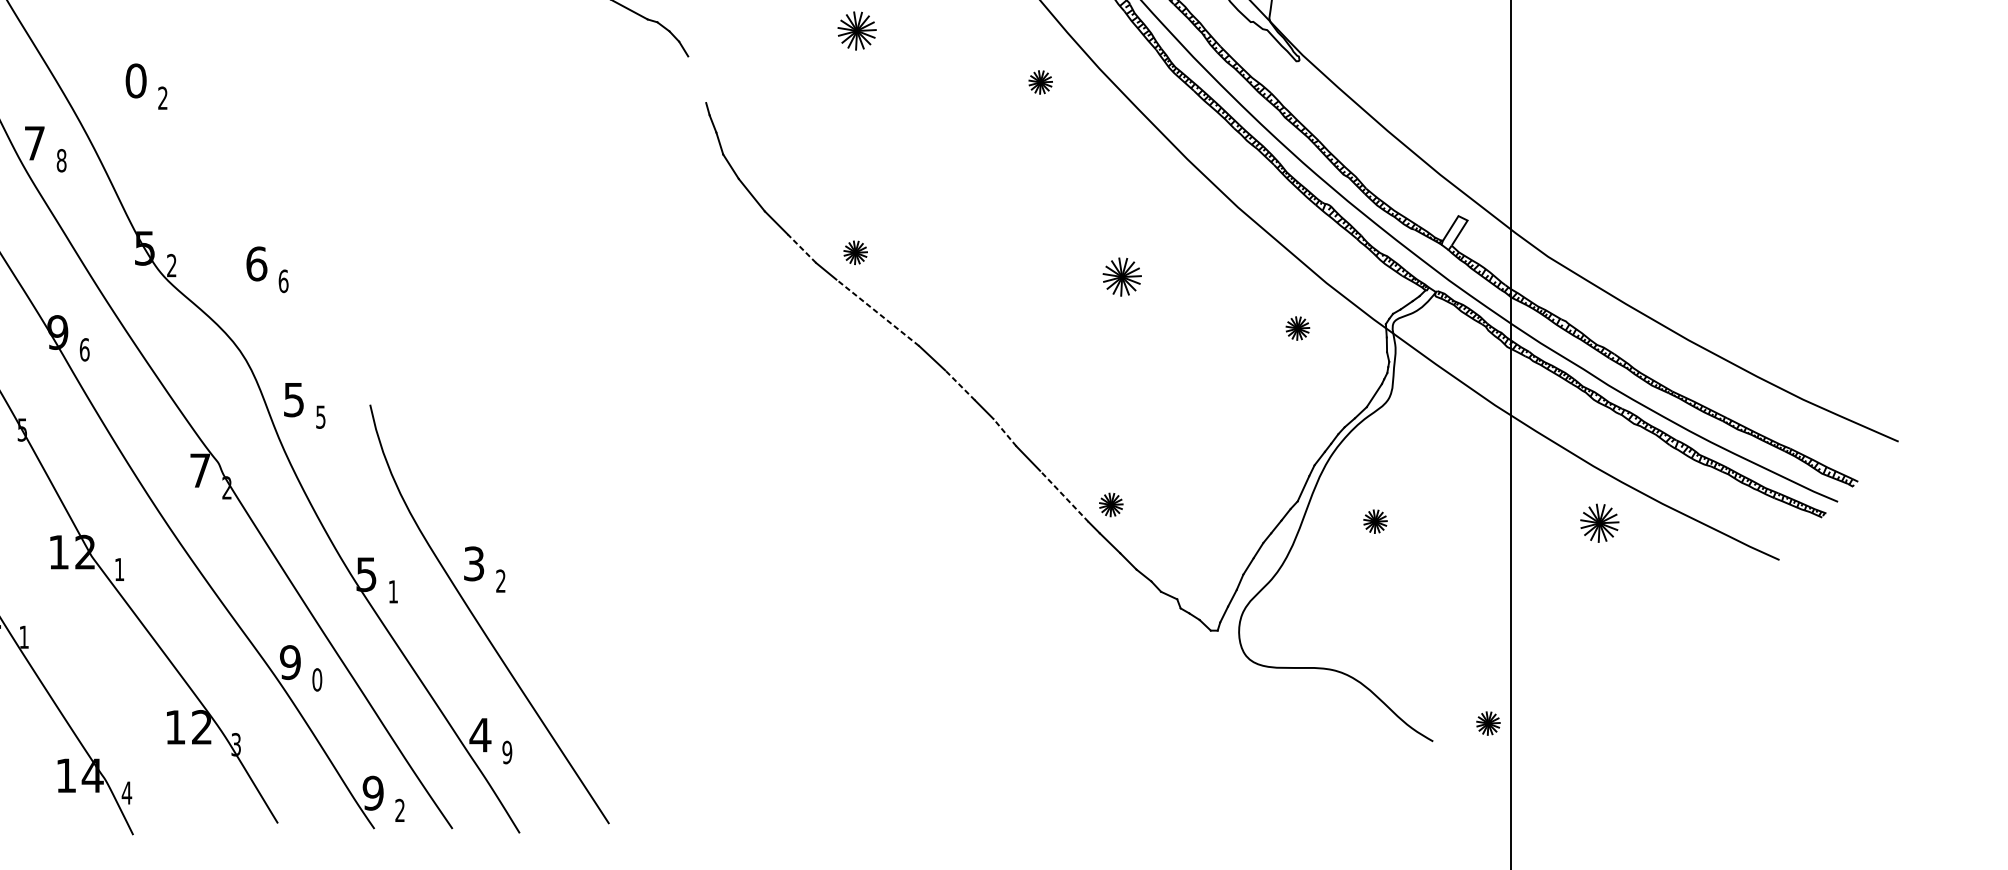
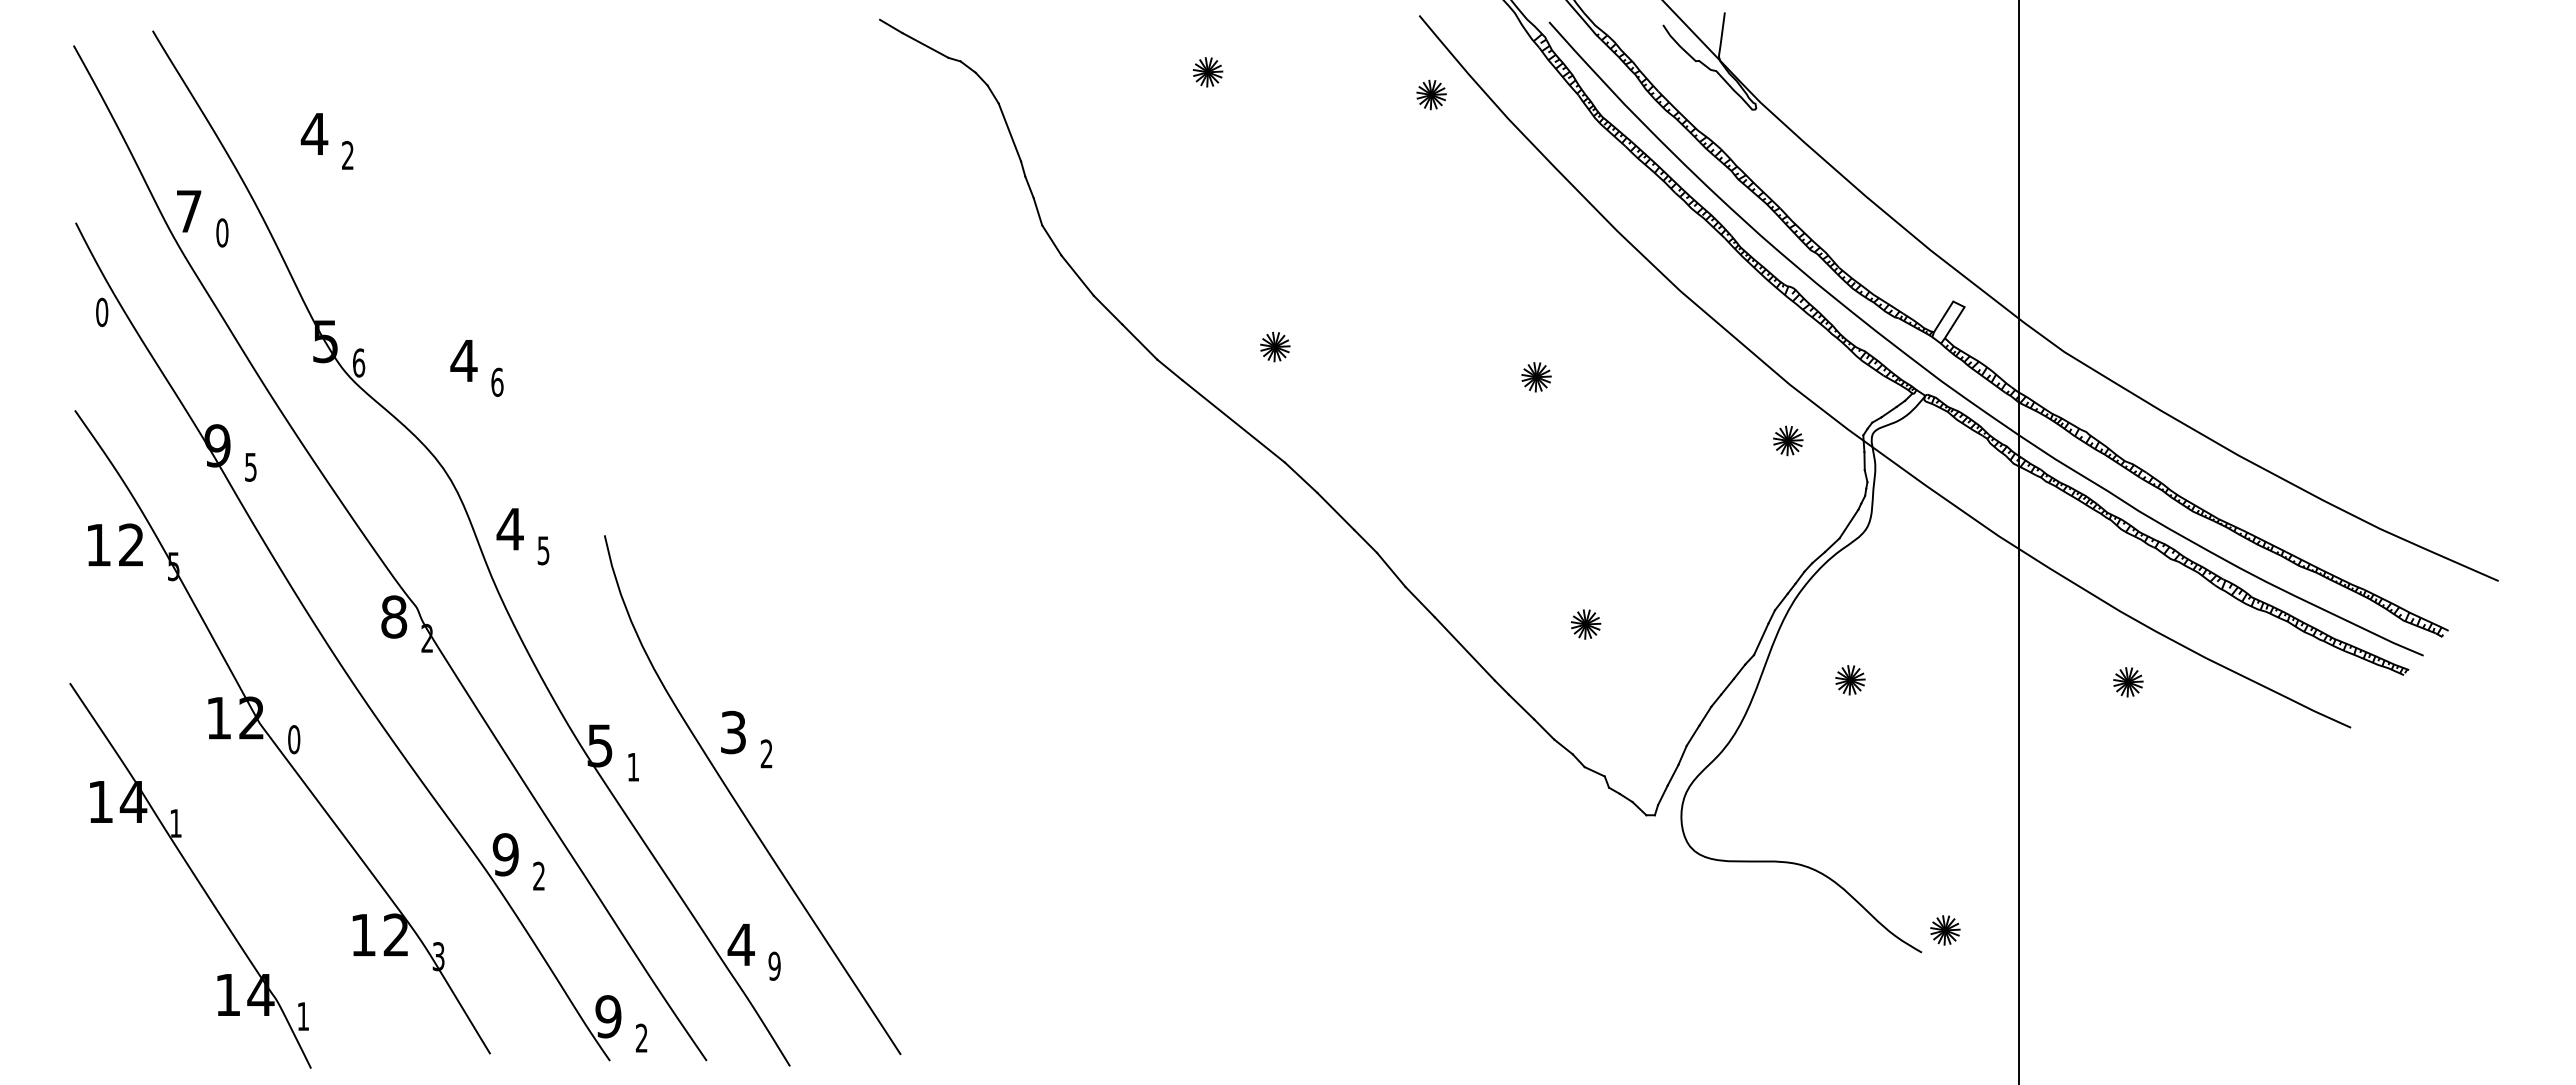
part: (856, 31) -> (1207, 72), size x0.62
line: (696, 79) -> (1009, 132), added
text: (136, 80) -> (314, 133), 0 -> 4
part: (1040, 82) -> (1431, 94), moved
text: (61, 161) -> (222, 233), 8 -> 0
line: (801, 249) -> (1139, 342), dashed -> solid
part: (855, 252) -> (1275, 346), moved
text: (256, 263) -> (463, 360), 6 -> 4
text: (172, 265) -> (359, 362), 2 -> 6
part: (1122, 277) -> (1536, 377), size x0.62
line: (877, 312) -> (1233, 421), dashed -> solid
part: (1298, 328) -> (1788, 440), moved
text: (85, 349) -> (251, 466), 6 -> 5
line: (959, 385) -> (1335, 511), dashed -> solid
text: (293, 400) -> (509, 529), 5 -> 4
line: (1004, 432) -> (1390, 569), dashed -> solid
text: (200, 470) -> (394, 616), 7 -> 8
line: (1064, 496) -> (1464, 648), dashed -> solid
part: (1110, 504) -> (1585, 624), moved
part: (1599, 523) -> (2128, 682), size x0.62
text: (119, 569) -> (294, 739), 1 -> 0
text: (317, 679) -> (539, 875), 0 -> 2
part: (1488, 723) -> (1945, 930), moved
text: (126, 793) -> (302, 1016), 4 -> 1

